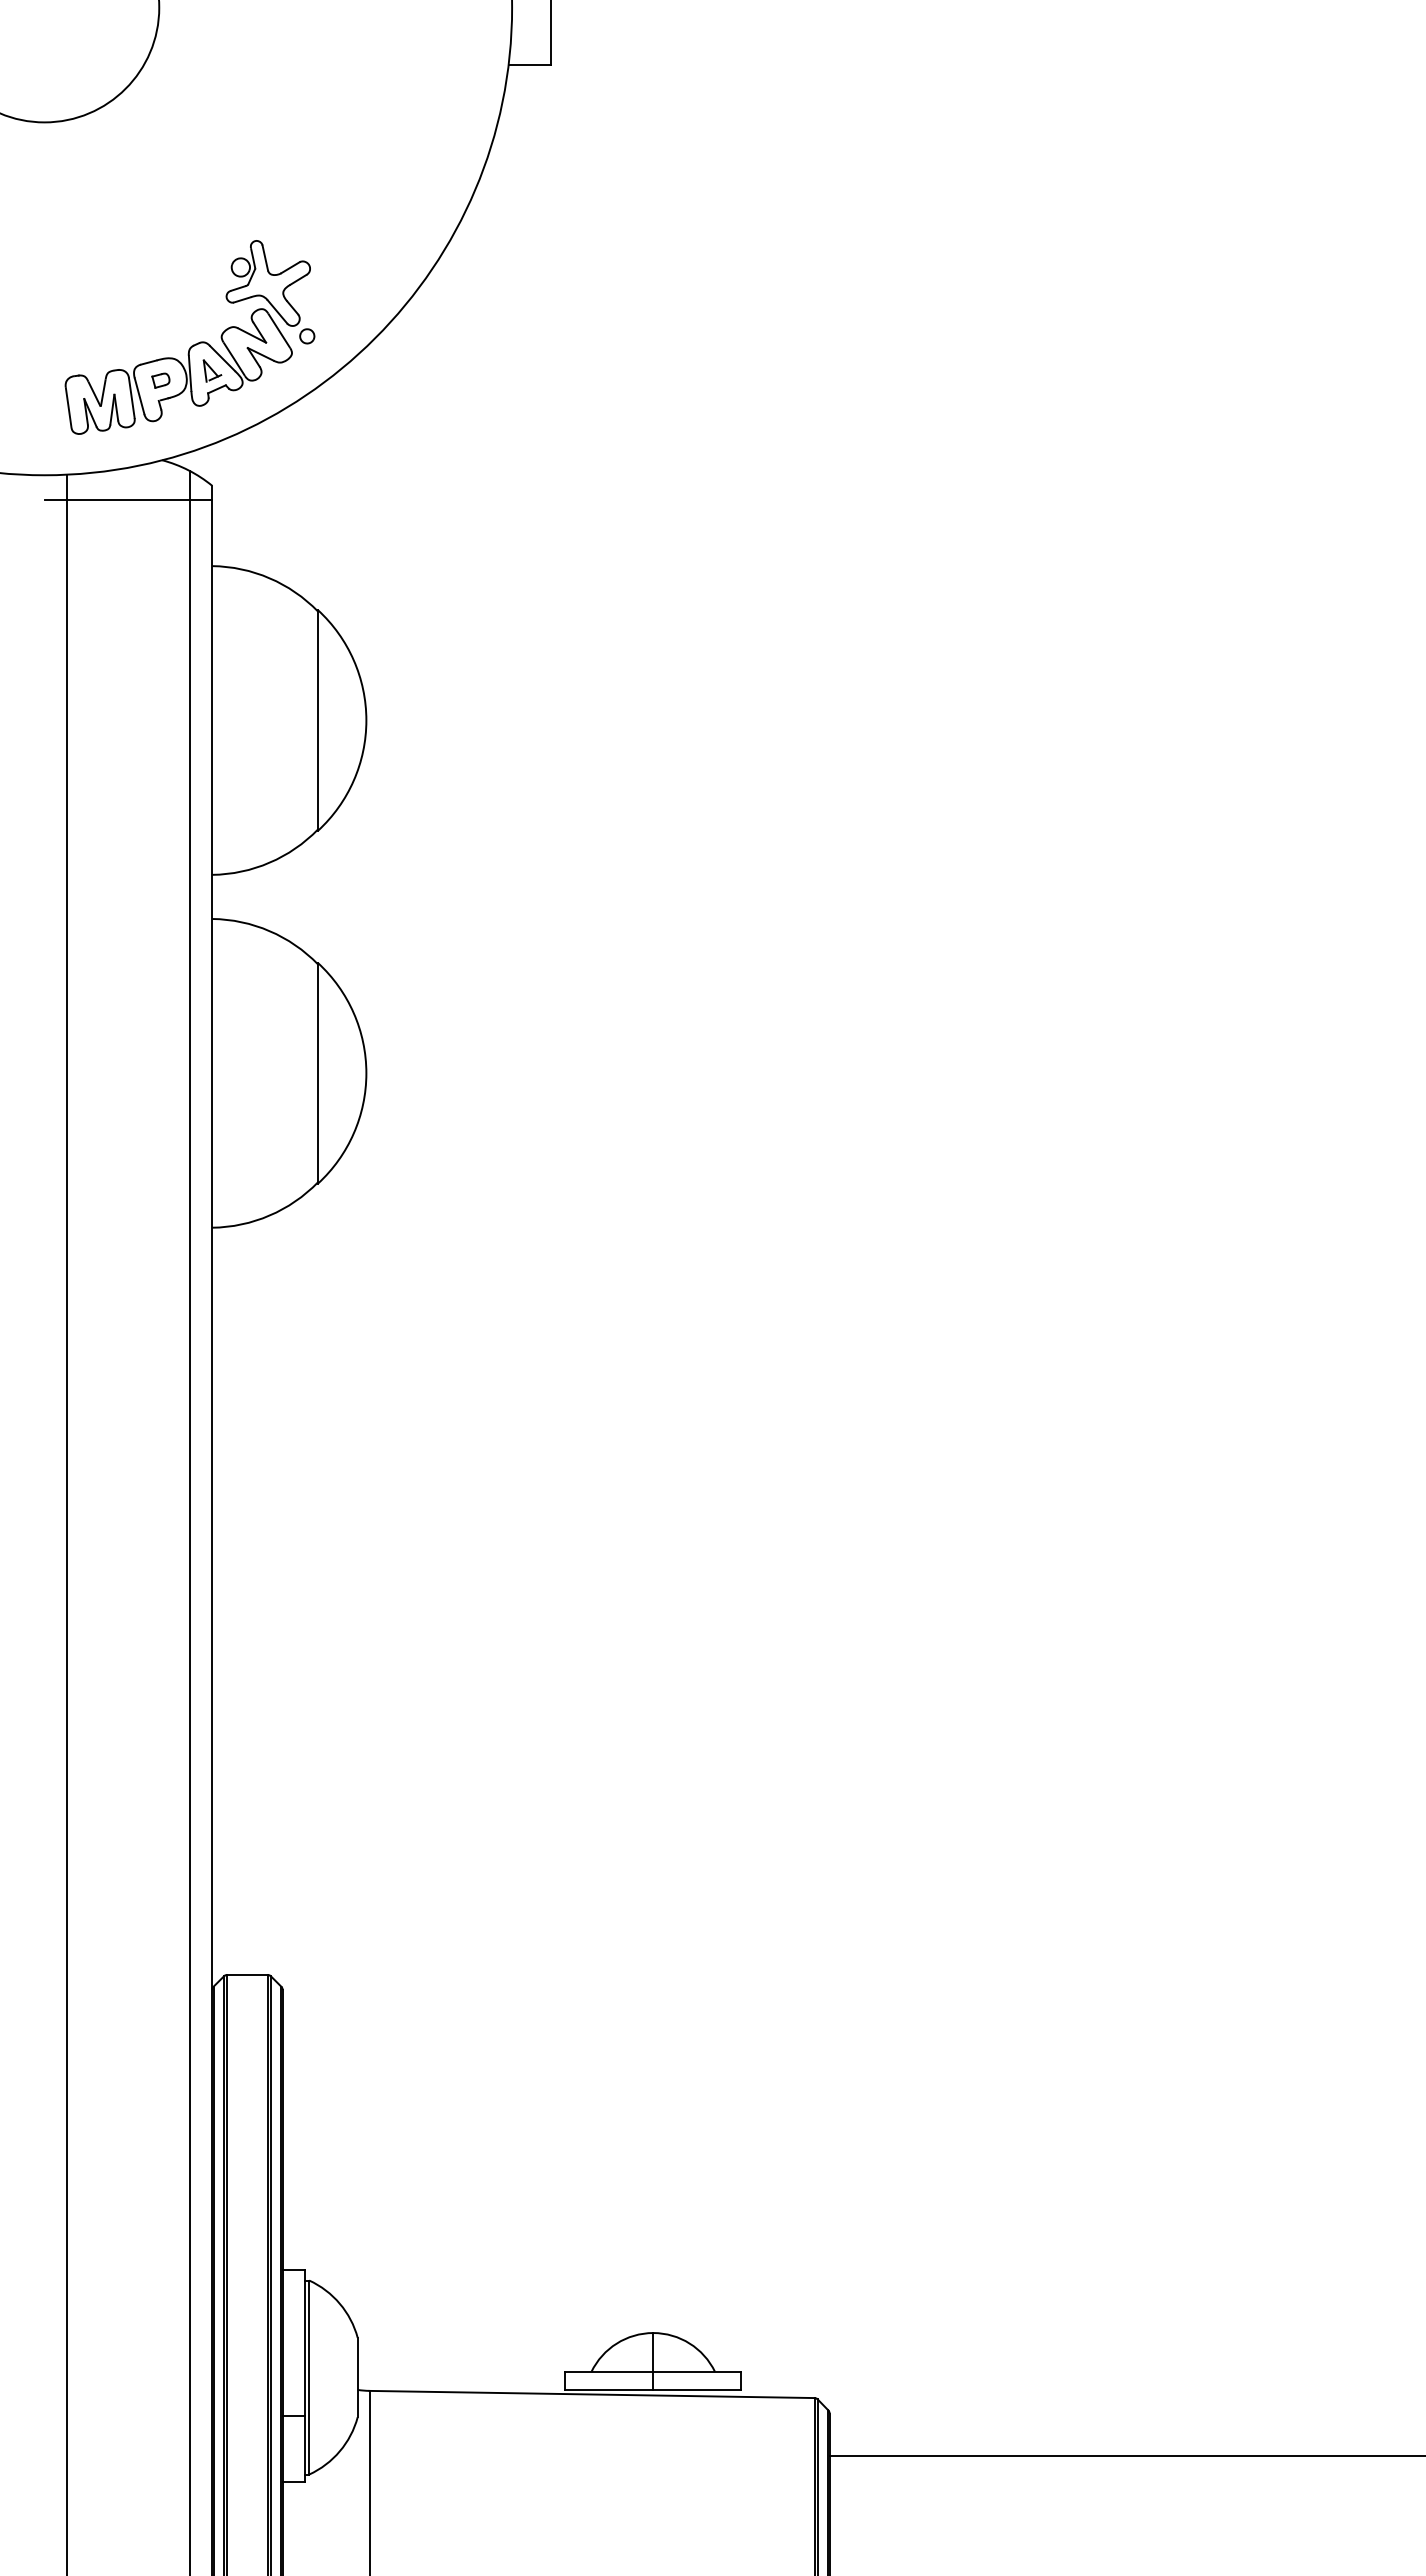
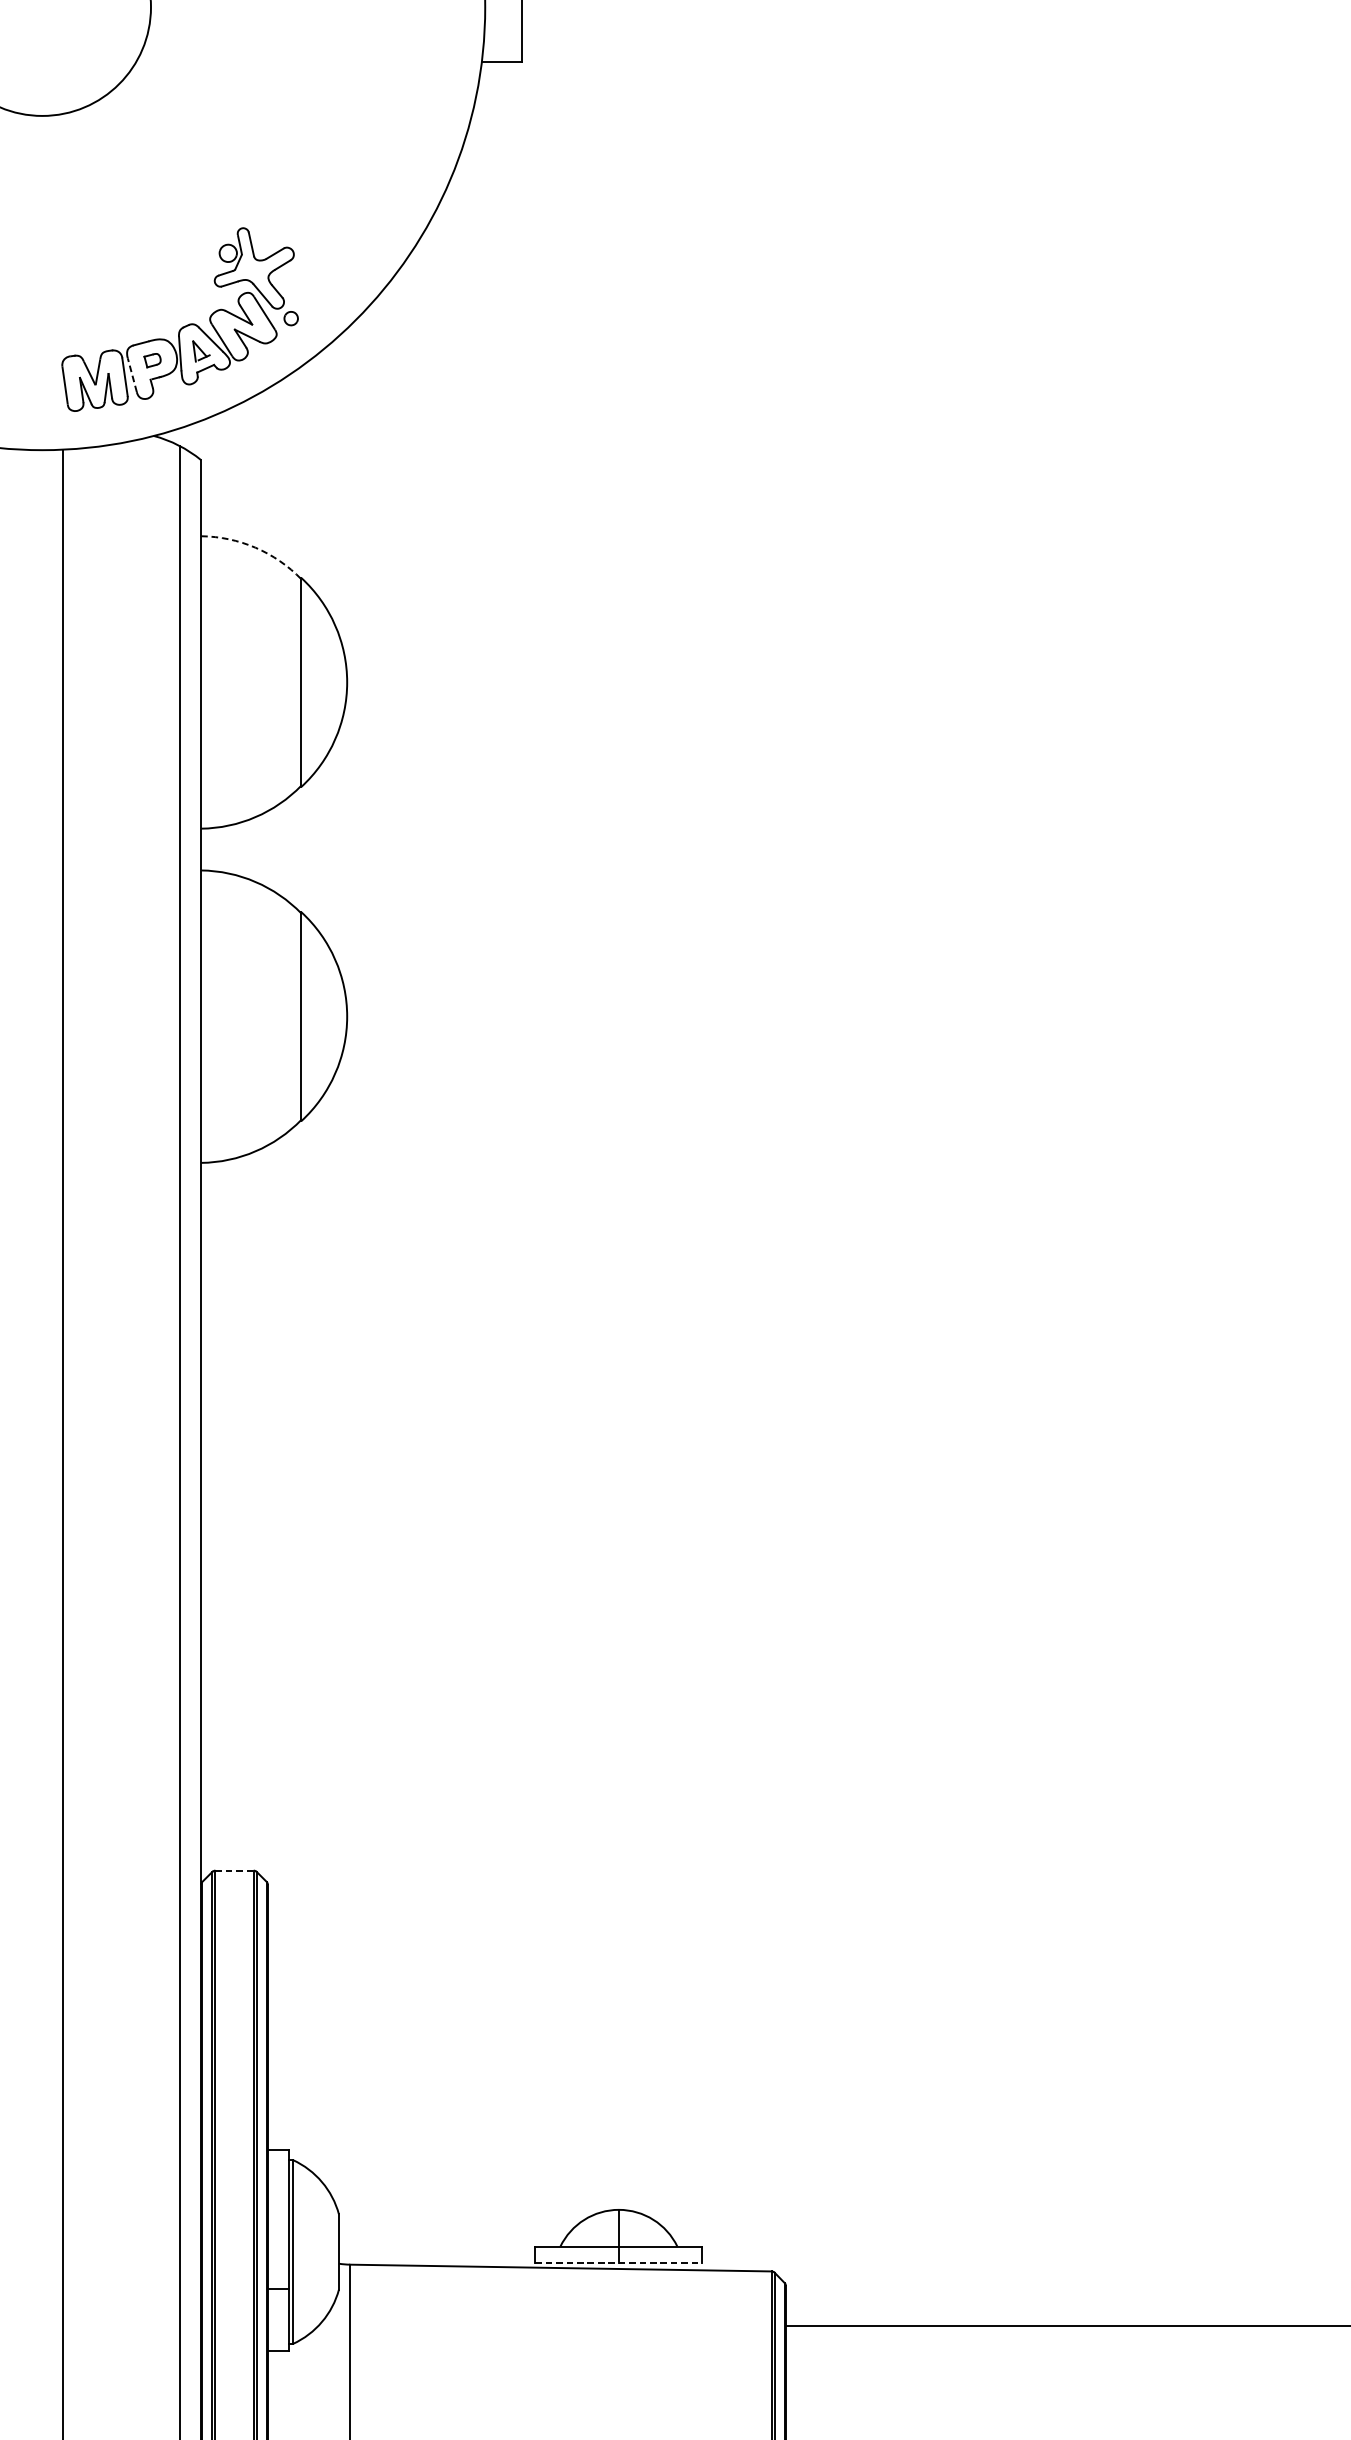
line: (139, 395) -> (132, 374), solid -> dashed
line: (128, 499) -> (121, 473), removed
arc: (269, 578) -> (255, 547), solid -> dashed
line: (247, 1974) -> (234, 1870), solid -> dashed
line: (653, 2389) -> (619, 2263), solid -> dashed

